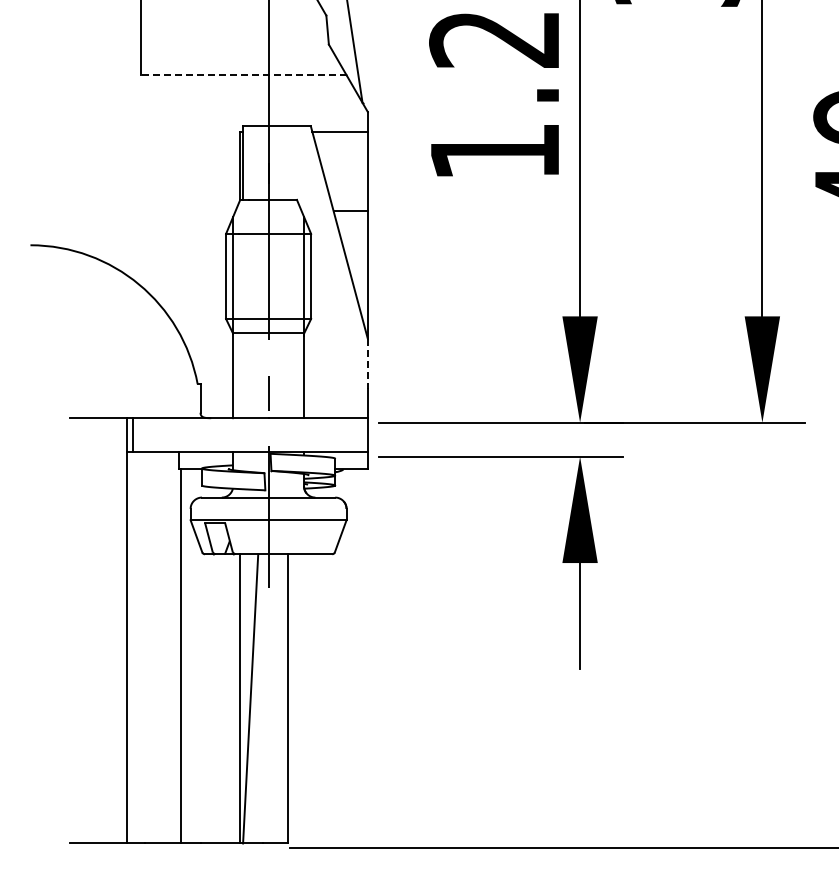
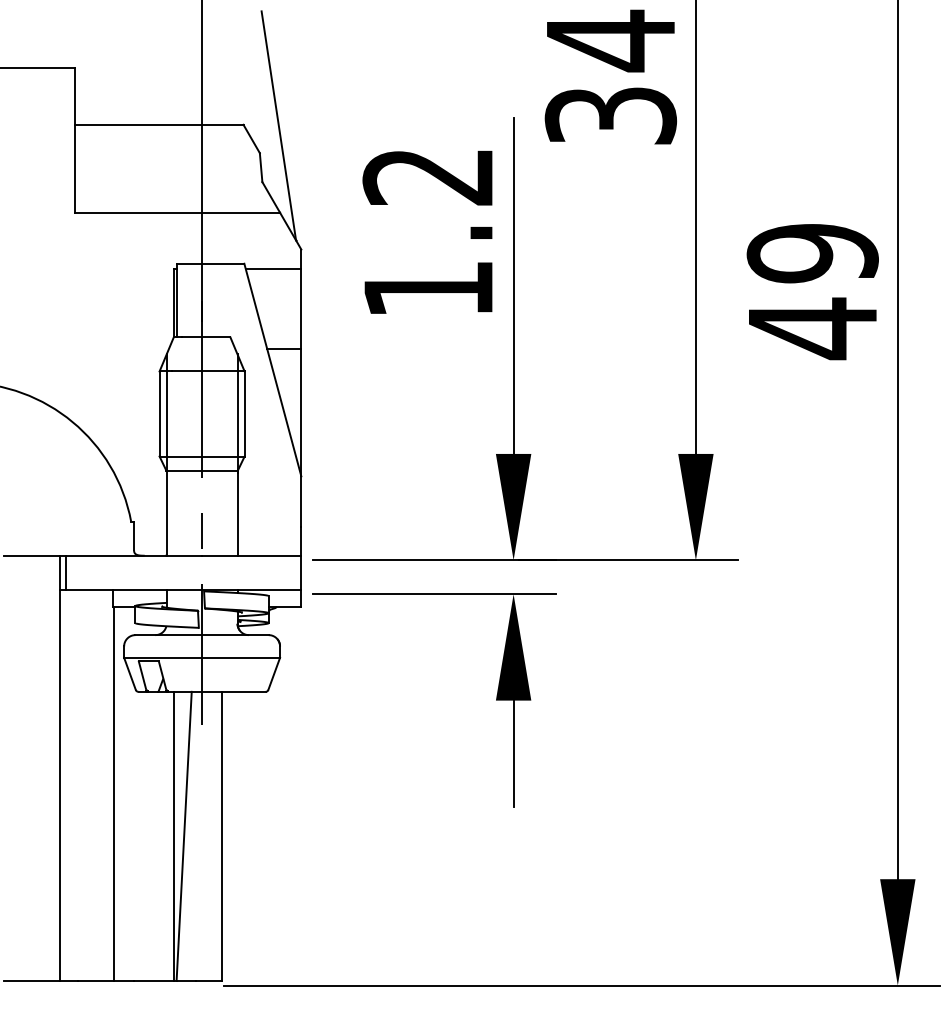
line: (243, 74) -> (177, 212), dashed -> solid
line: (367, 363) -> (301, 501), dashed -> solid

